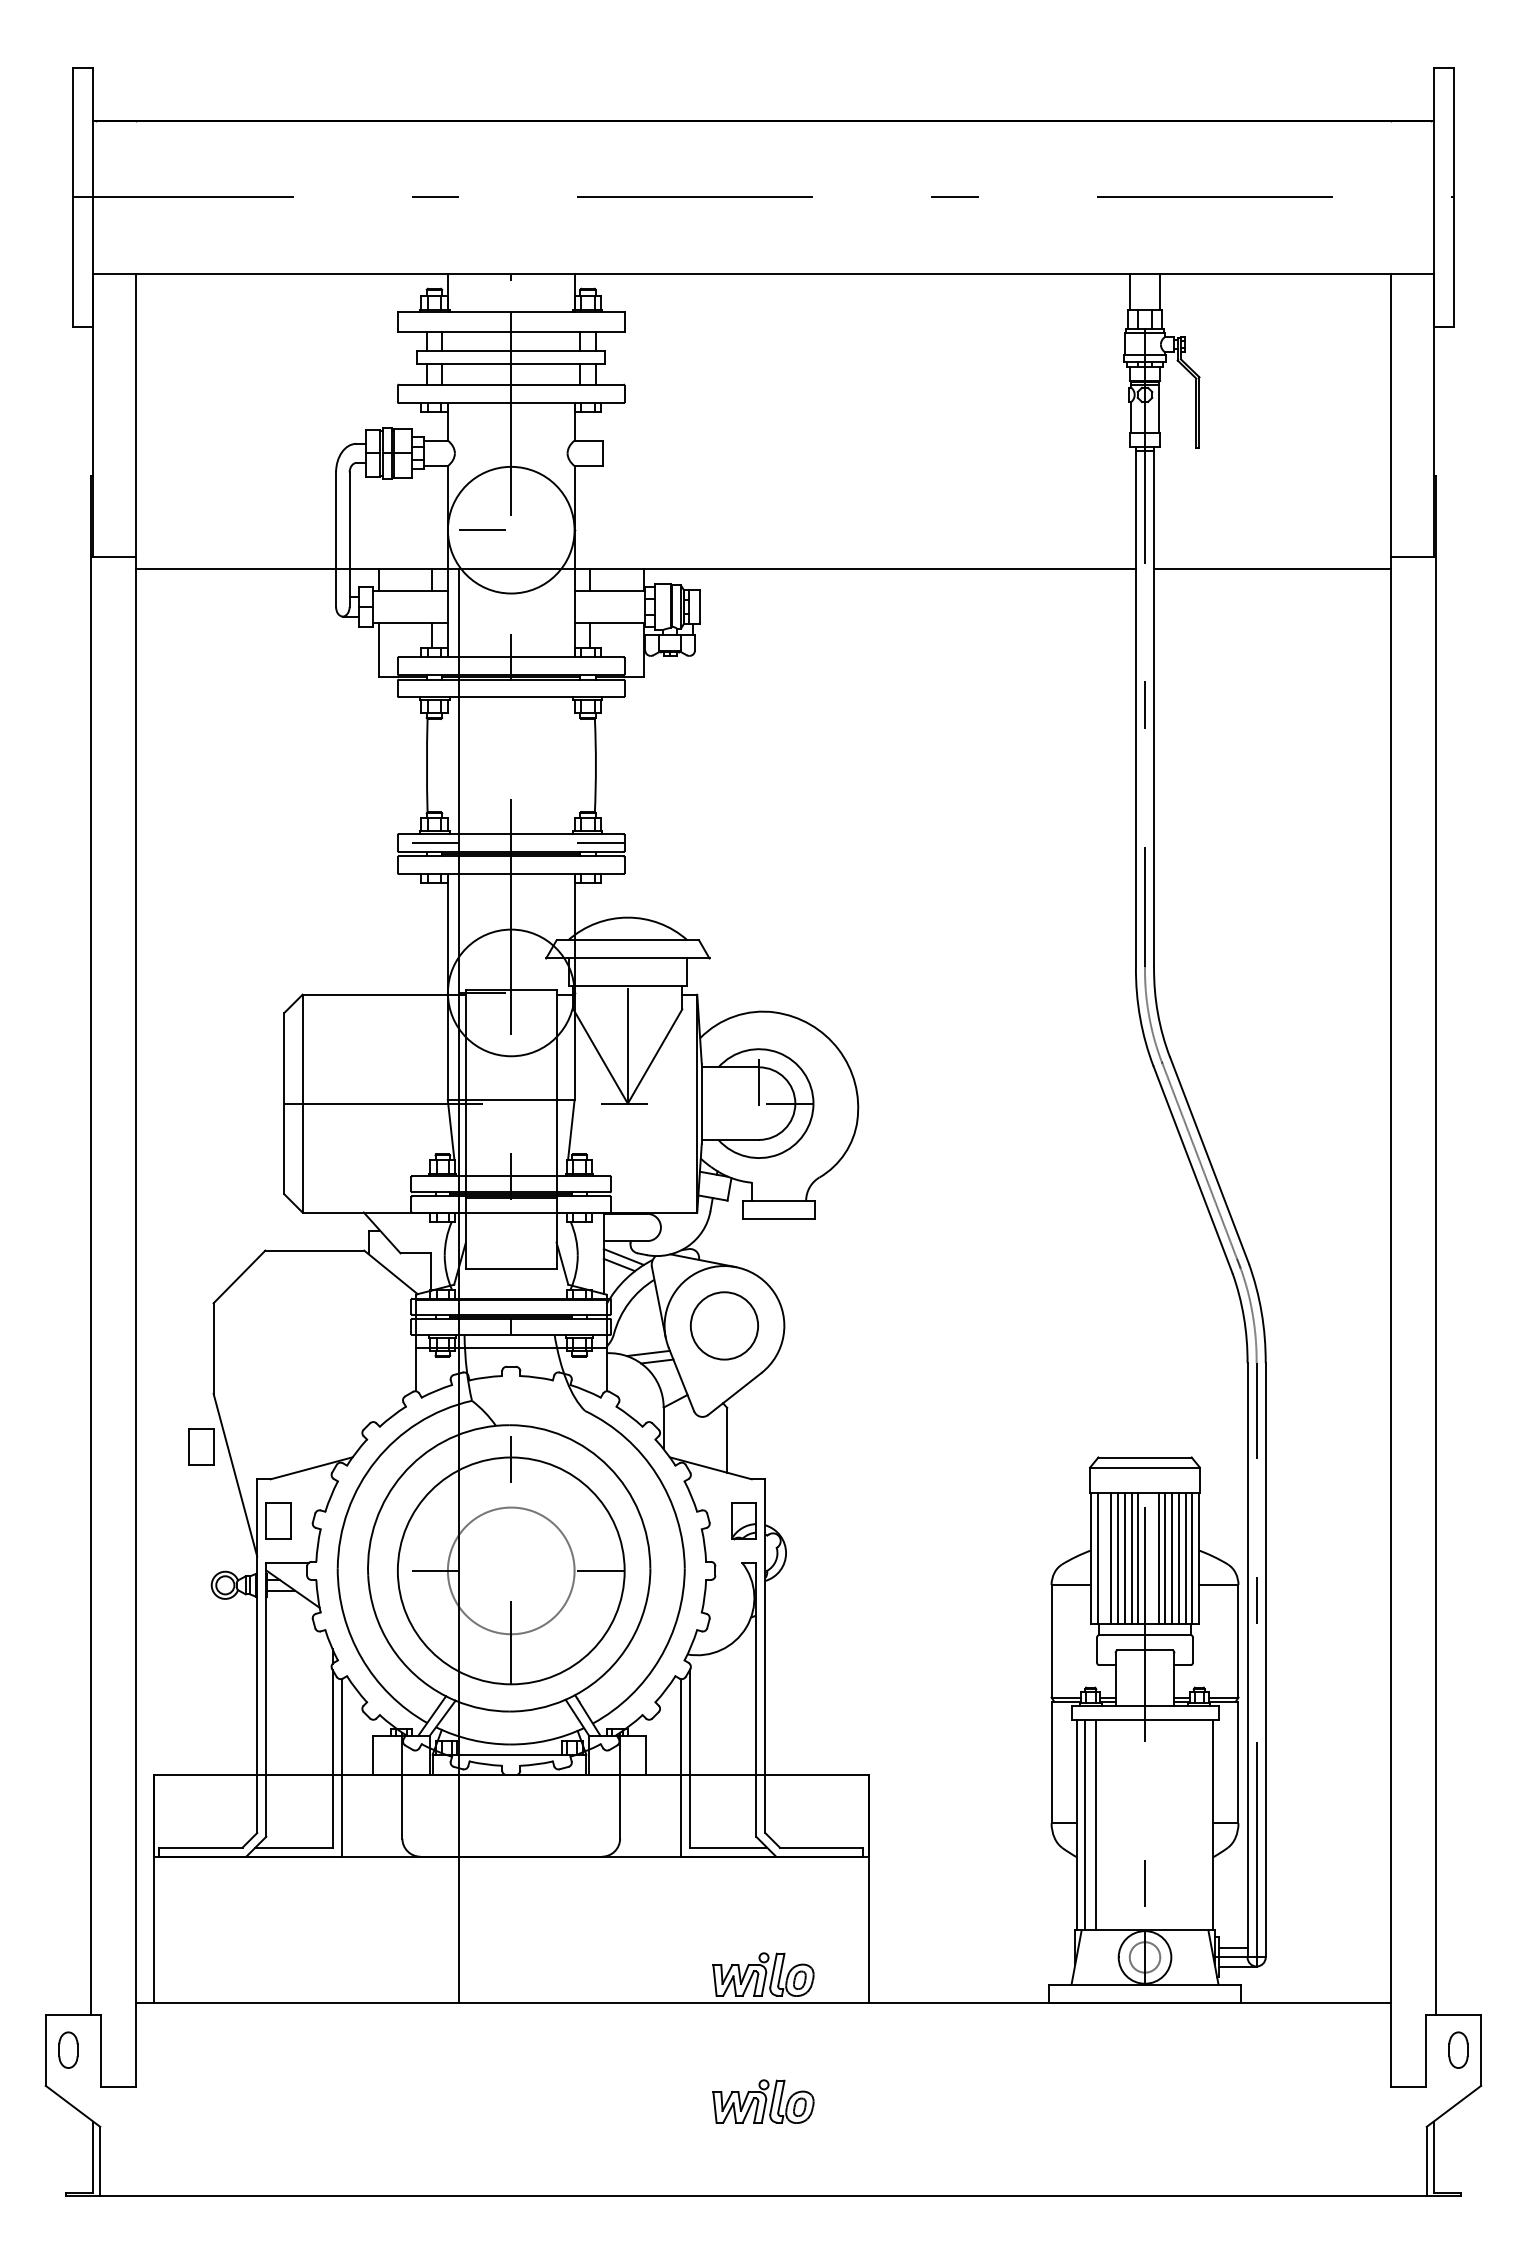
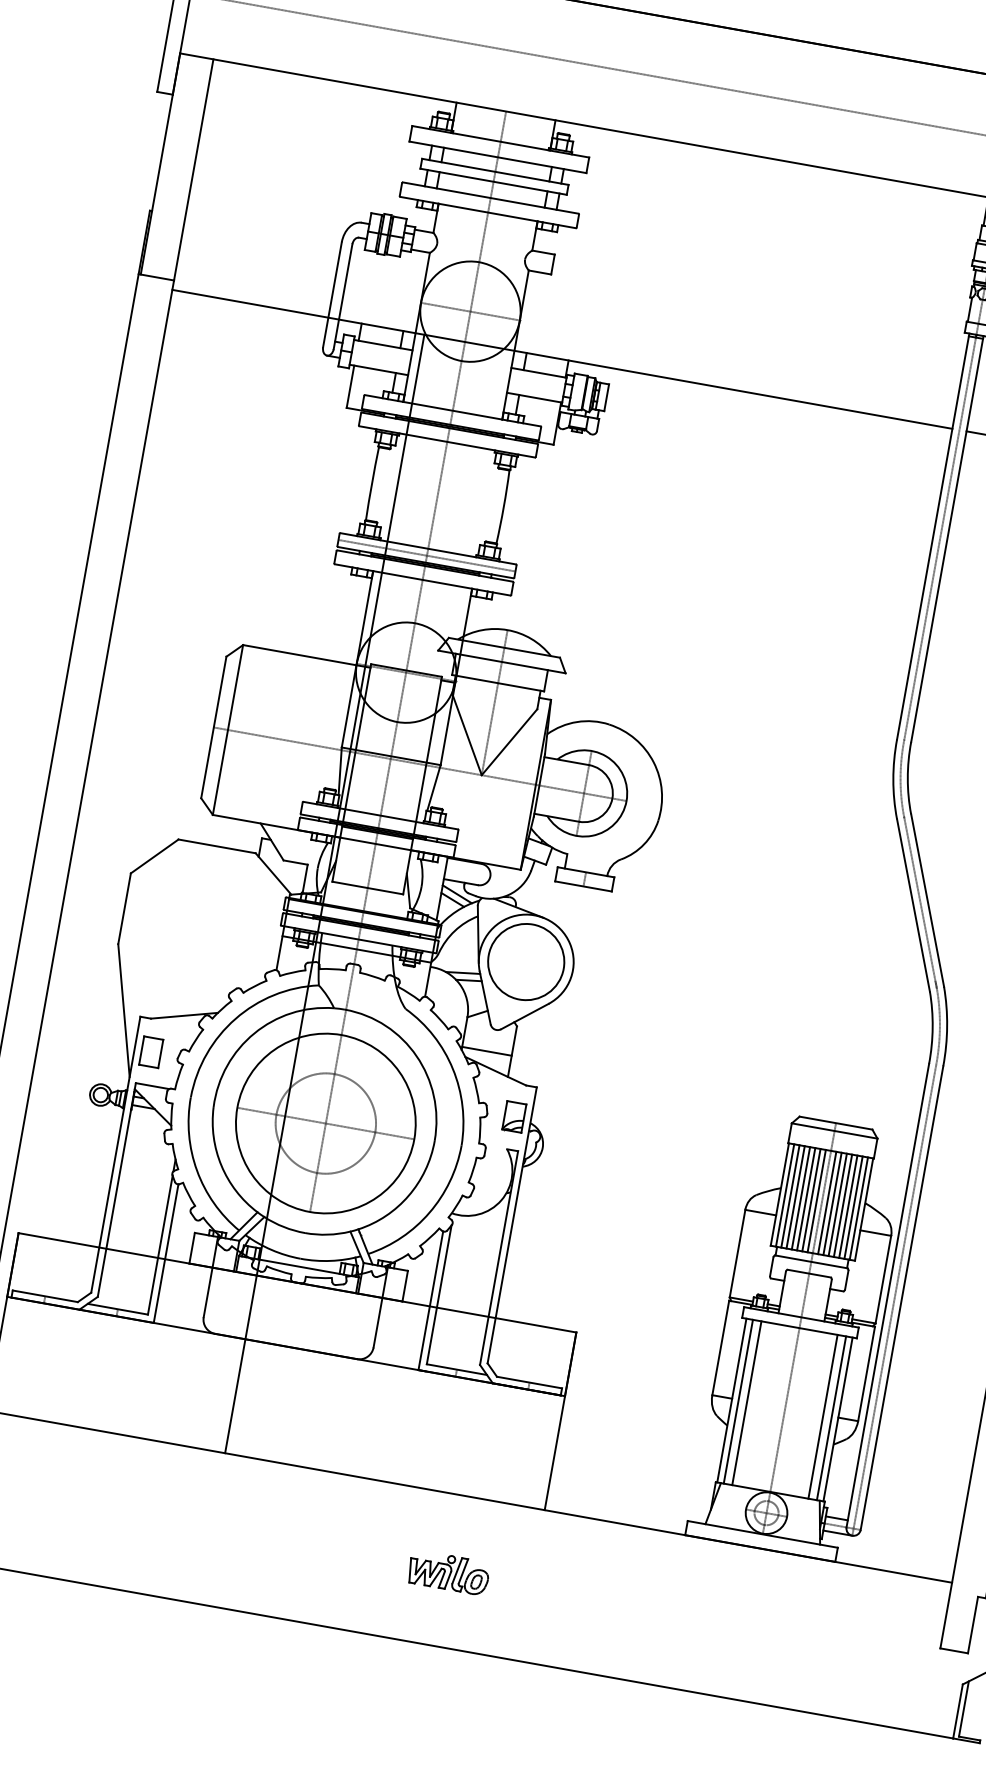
circle: (724, 1325) -> (526, 961), size x1.43
line: (695, 1445) -> (487, 1051), added
part: (201, 1446) -> (101, 983), removed
line: (1104, 1558) -> (790, 1196), added
line: (1151, 1558) -> (827, 1202), added
line: (1193, 1825) -> (822, 1416), added
line: (1204, 1825) -> (831, 1418), added
part: (763, 1974) -> (466, 1473), removed

